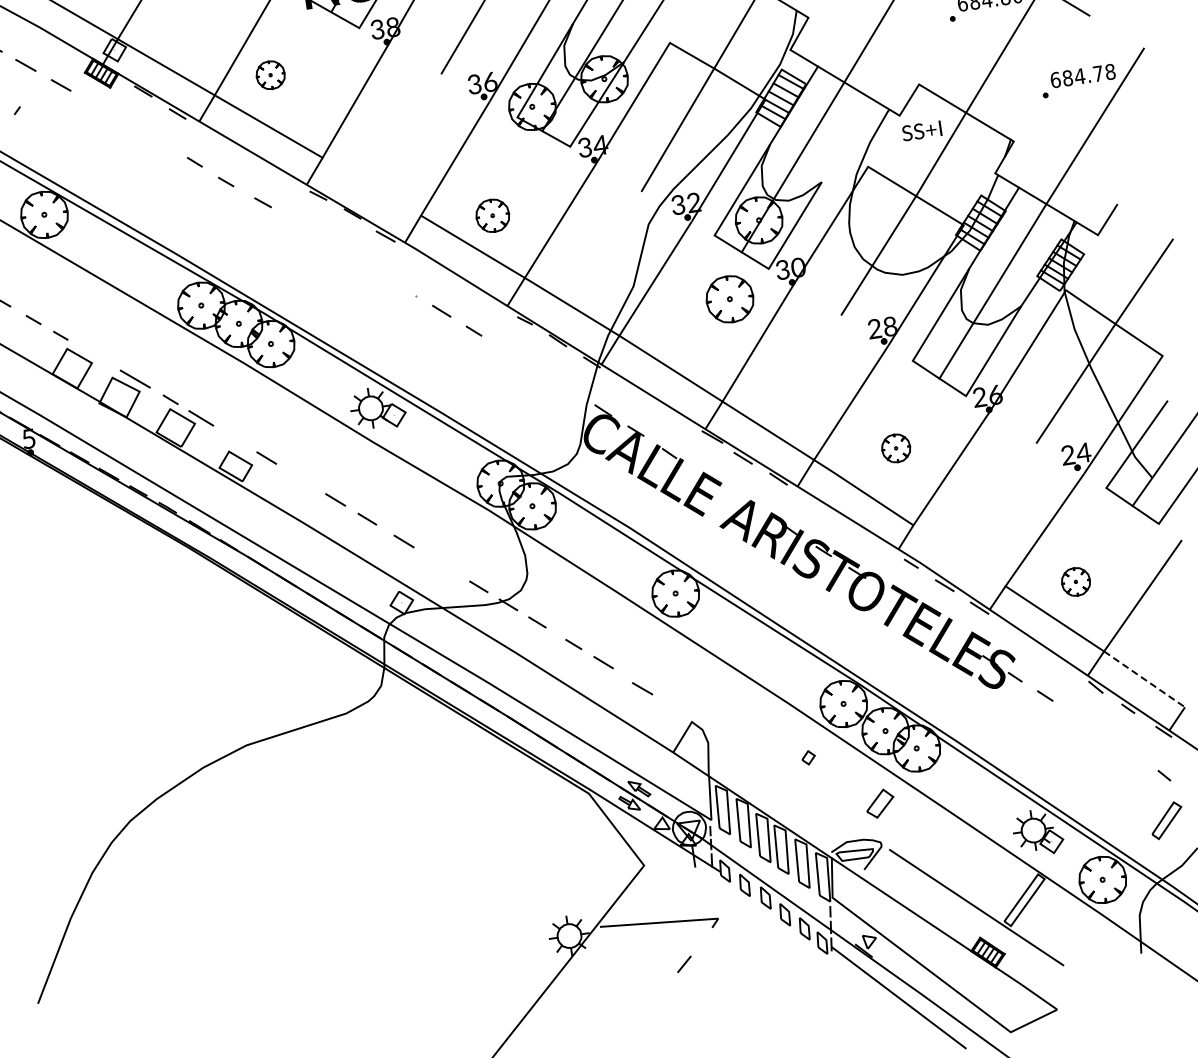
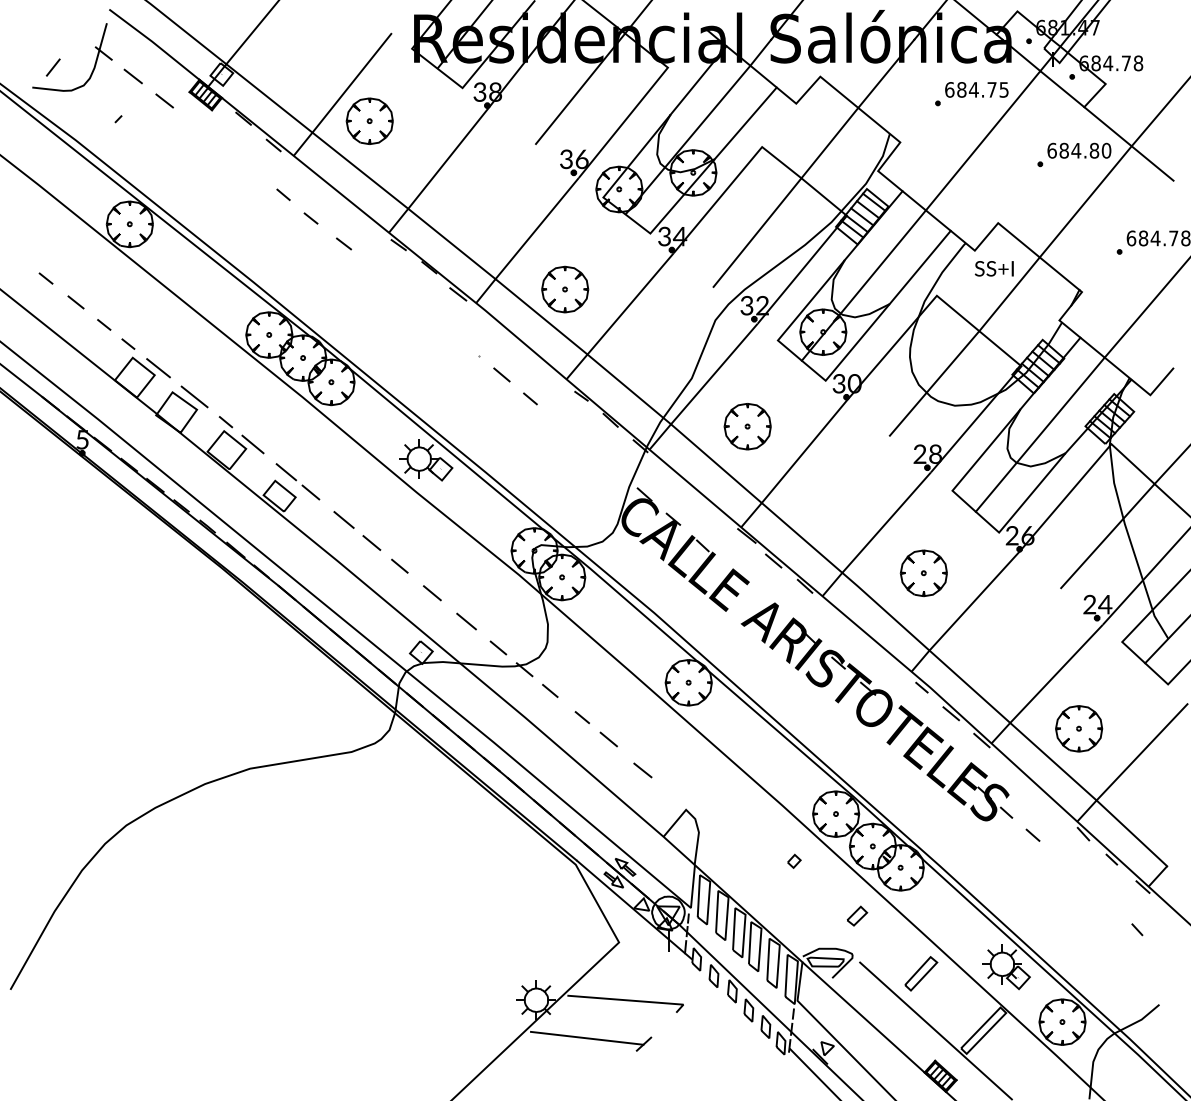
part: (270, 74) -> (369, 120), size x1.67
line: (846, 140) -> (919, 267), added
line: (371, 186) -> (451, 243), added
part: (493, 215) -> (565, 289), size x1.43
part: (729, 299) -> (747, 426), moved
line: (94, 355) -> (158, 368), added
line: (239, 441) -> (286, 472), added
part: (895, 448) -> (923, 573), size x1.67
line: (303, 480) -> (343, 519), added
line: (959, 555) -> (969, 686), added
line: (442, 564) -> (466, 621), added
part: (1076, 581) -> (1079, 728), size x1.67
line: (1145, 679) -> (1132, 833), dashed -> solid
part: (880, 802) -> (857, 915), size x0.71
part: (1167, 820) -> (921, 973), moved
line: (625, 966) -> (586, 1037), added

